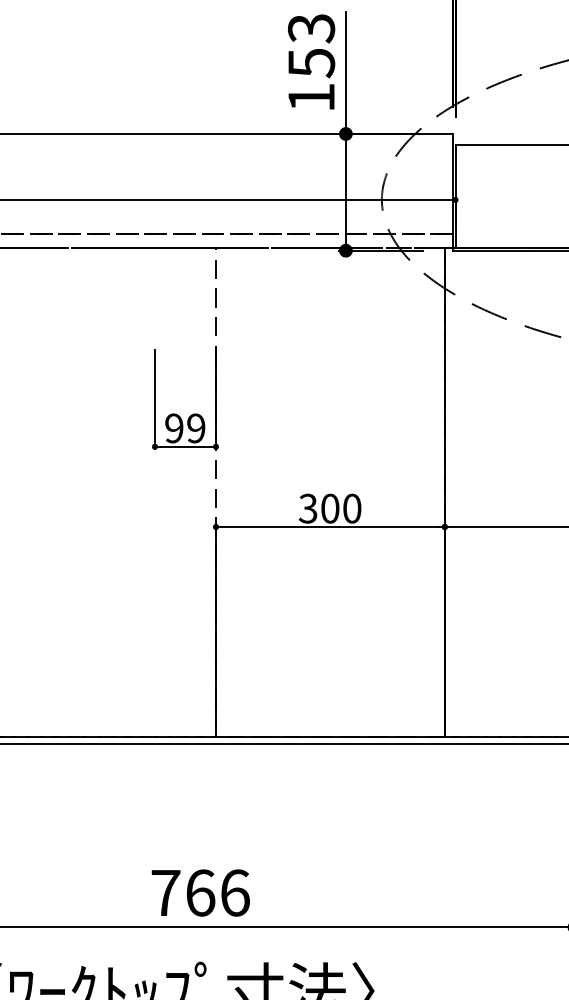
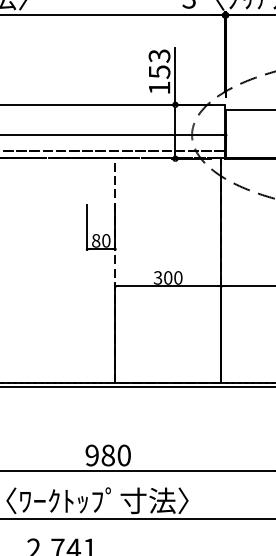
text: (185, 427) -> (101, 240), 99 -> 80
text: (201, 892) -> (108, 455), 766 -> 980

